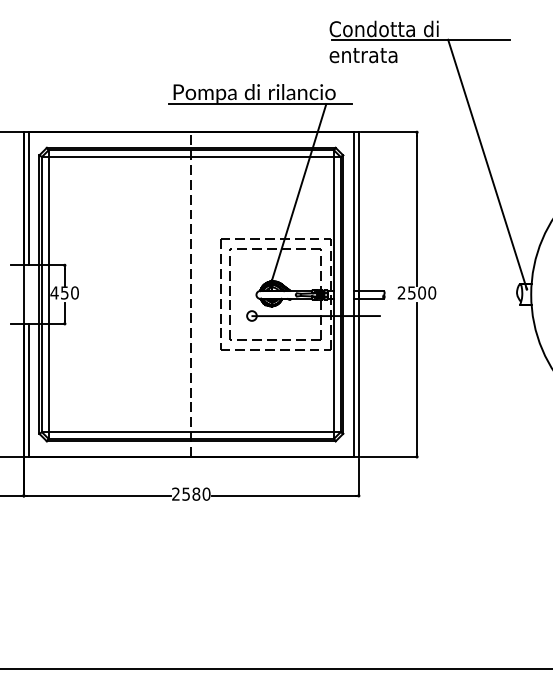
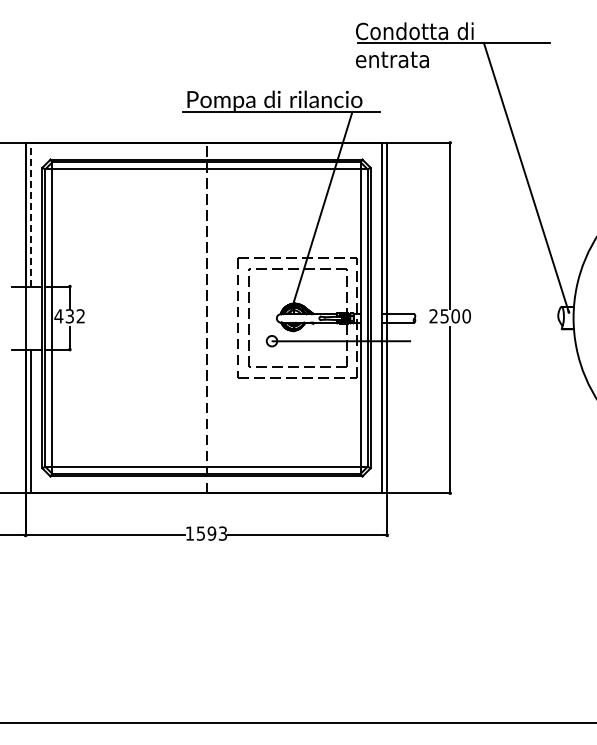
line: (29, 198) -> (31, 214), solid -> dashed
text: (70, 293) -> (75, 316), 450 -> 432
text: (191, 494) -> (206, 533), 2580 -> 1593

